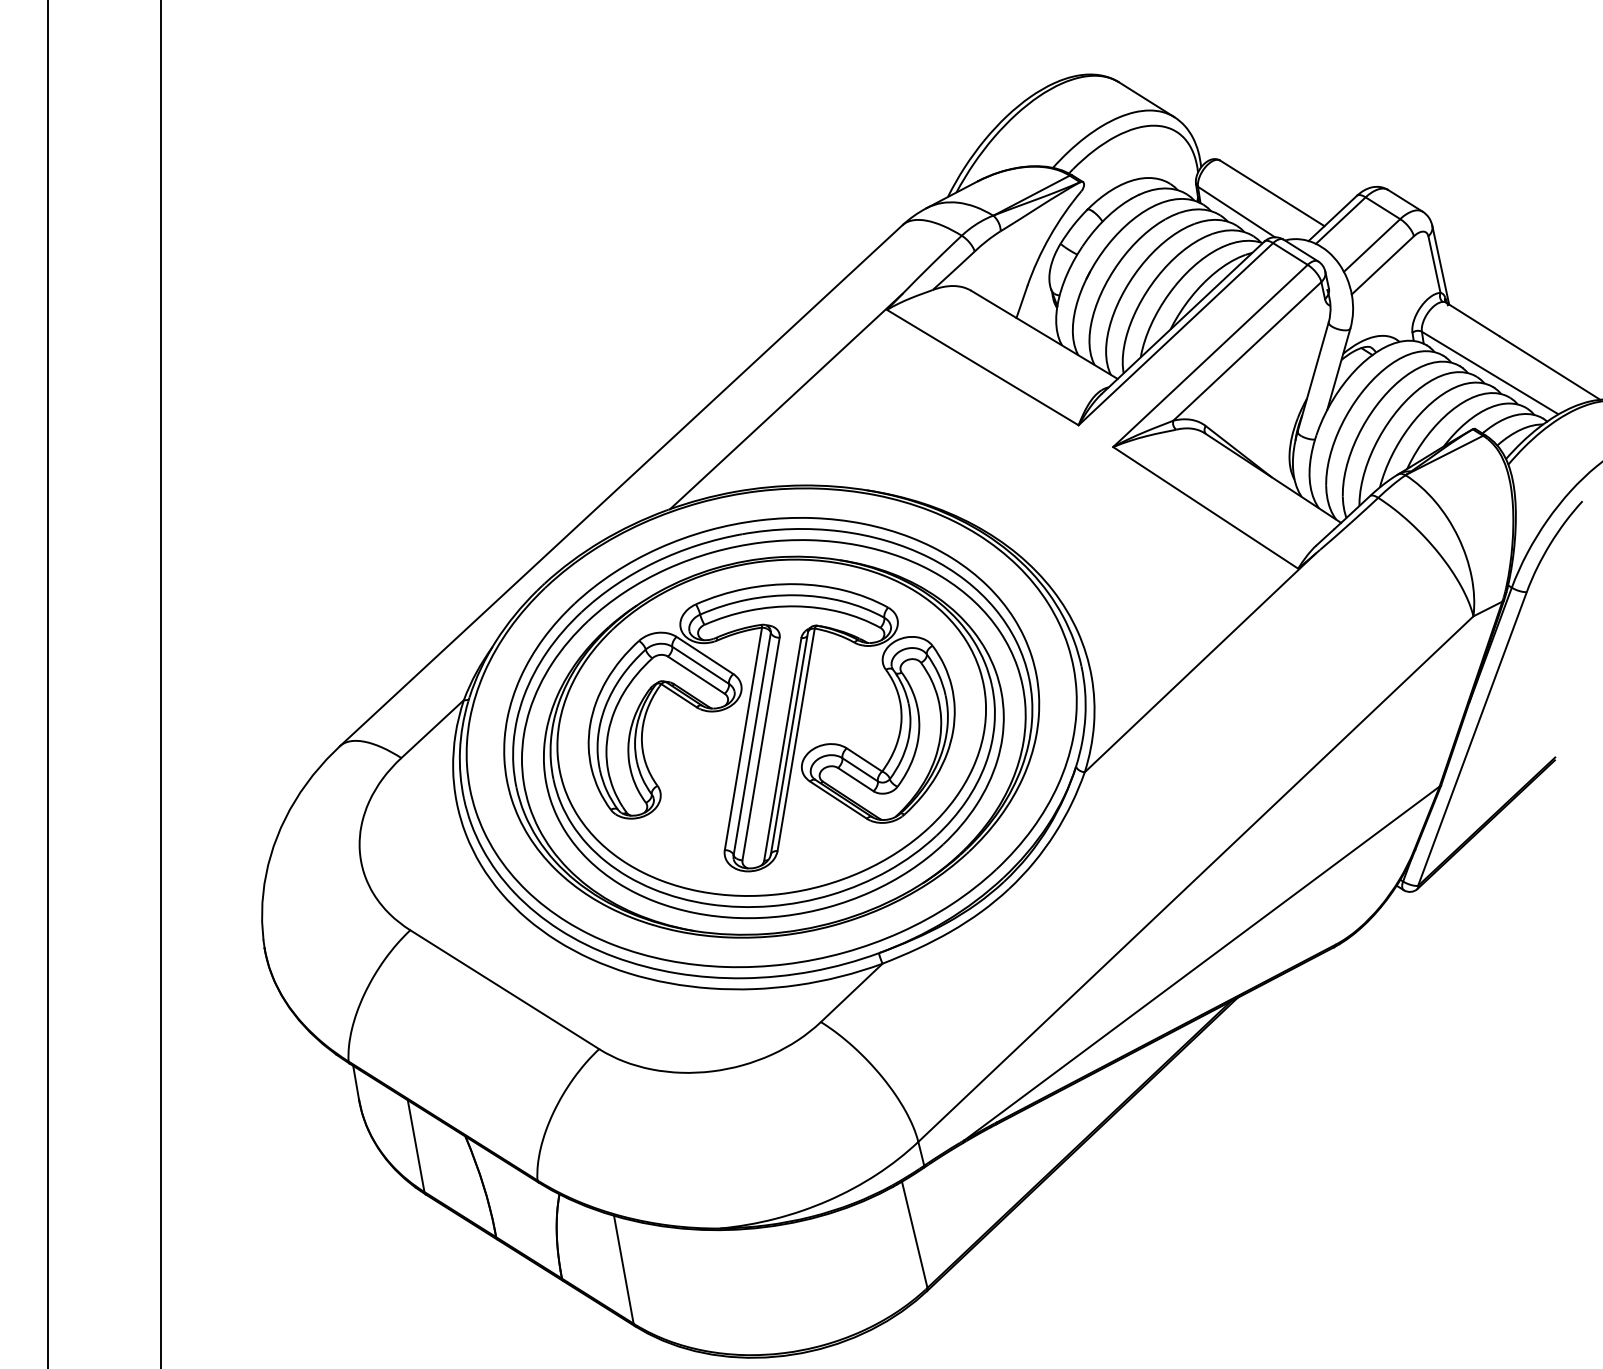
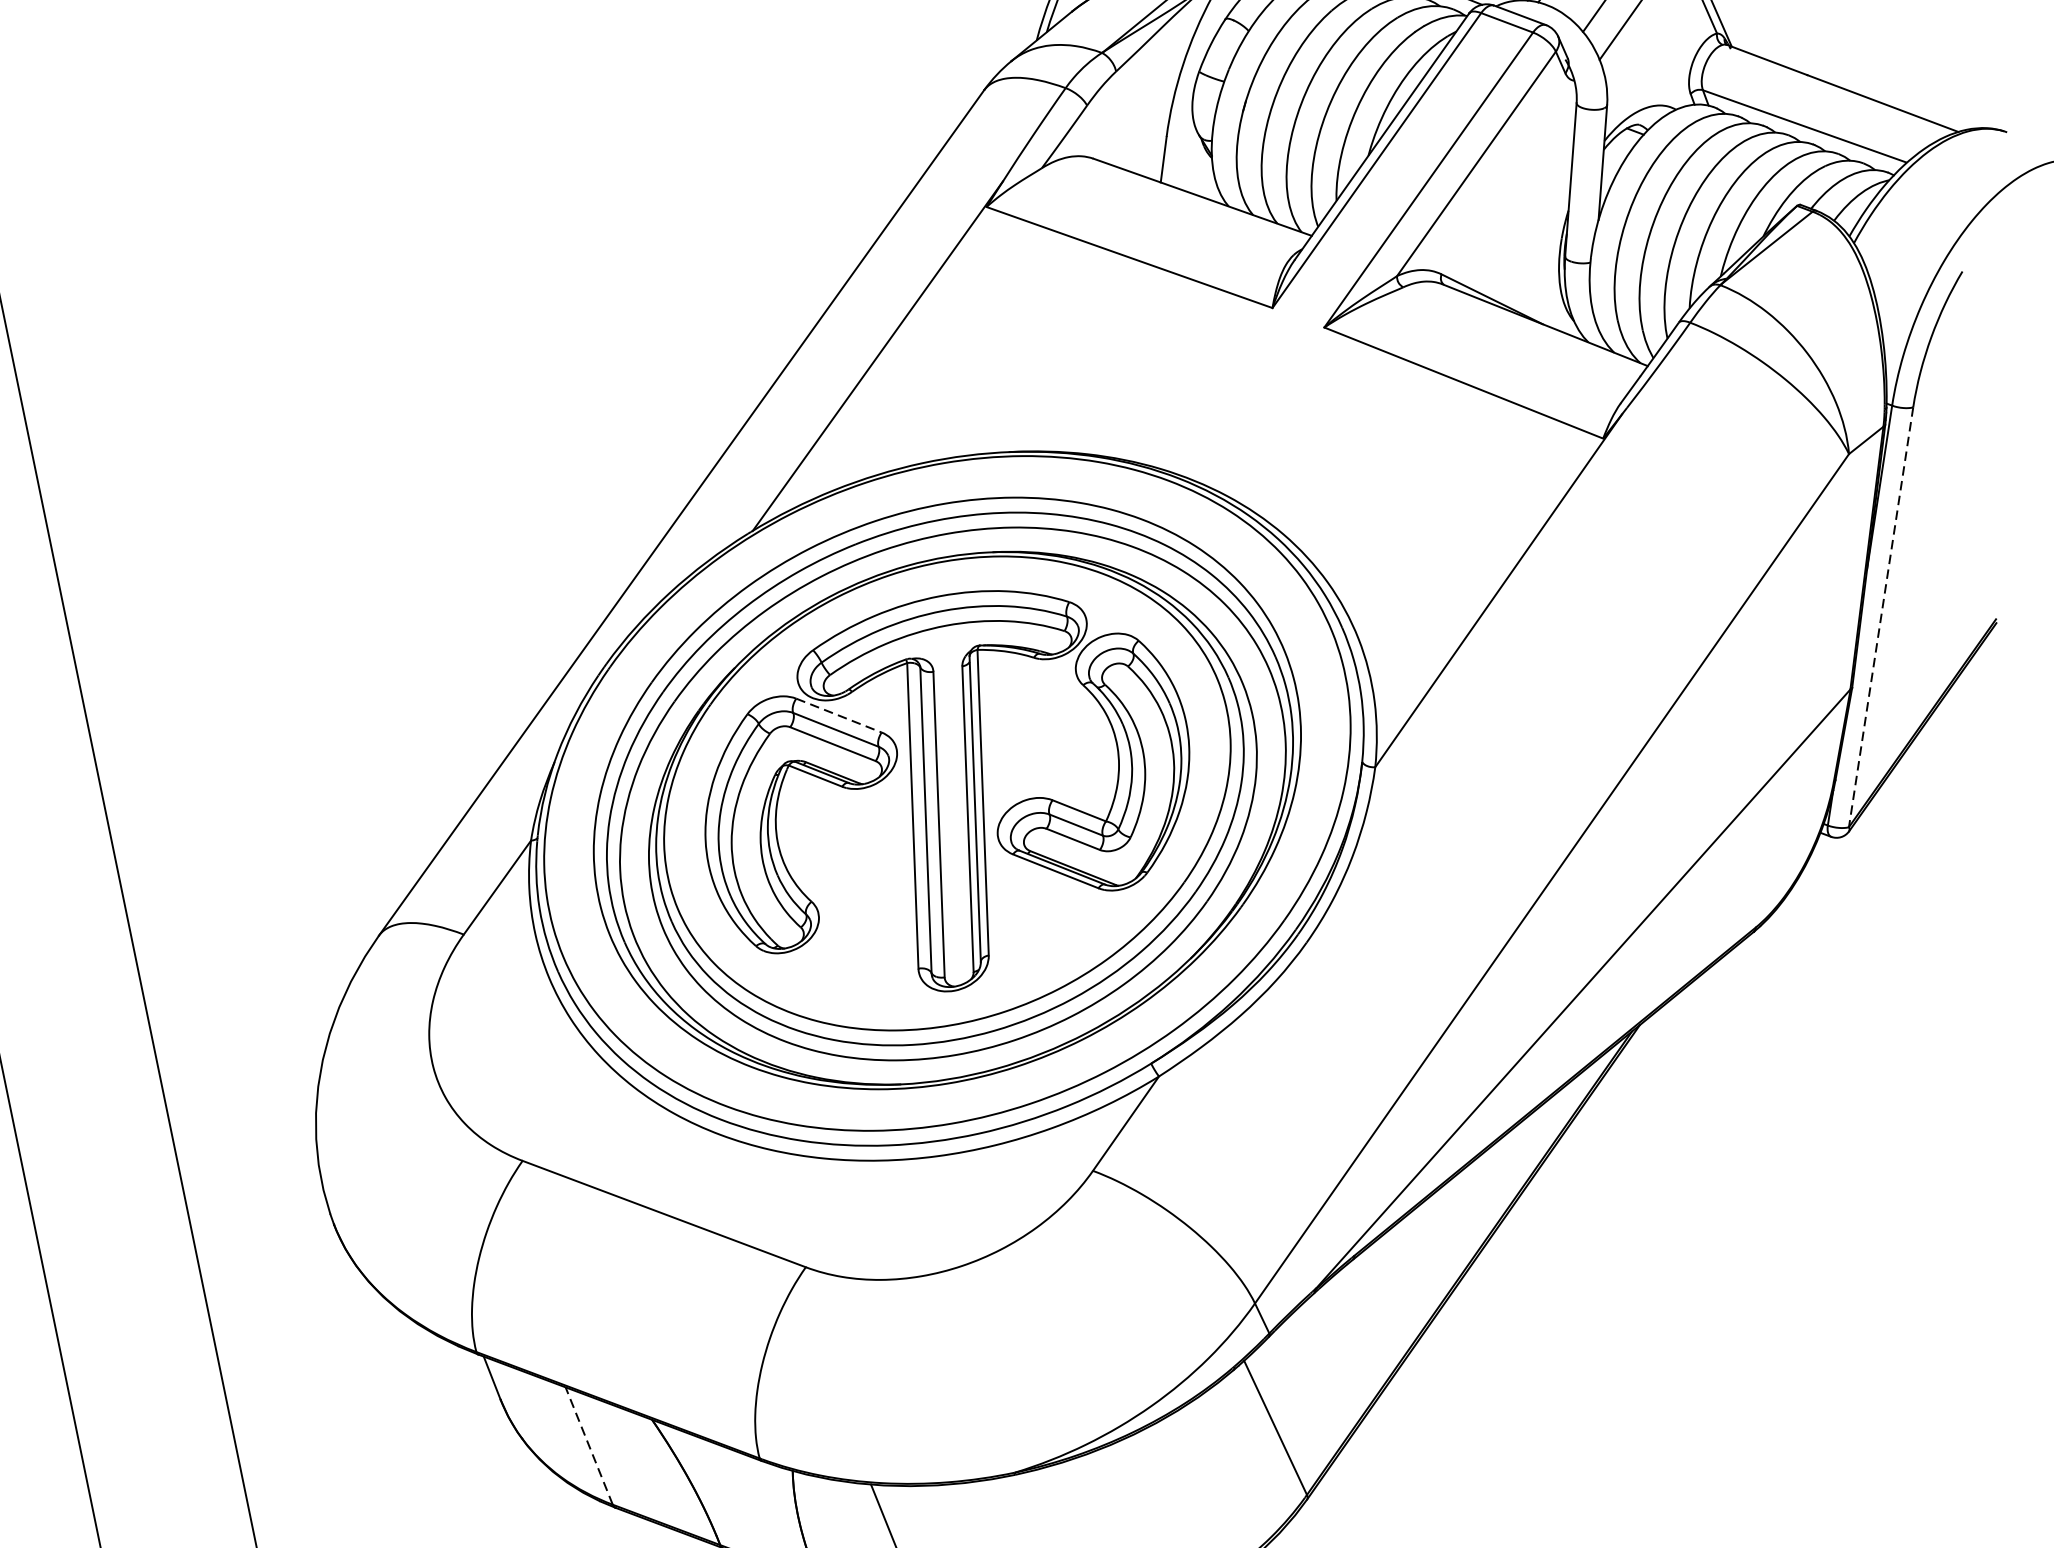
line: (704, 655) -> (838, 715), solid -> dashed
line: (1472, 738) -> (1881, 616), solid -> dashed
line: (416, 1146) -> (589, 1446), solid -> dashed

